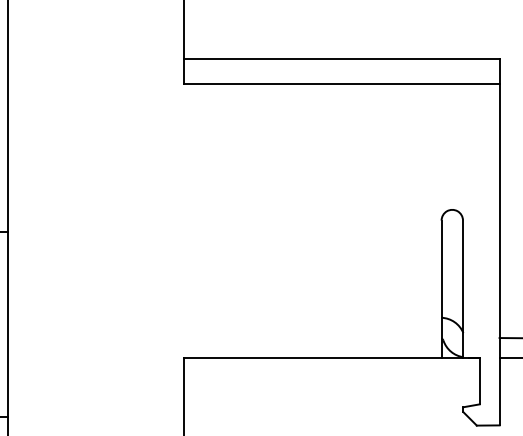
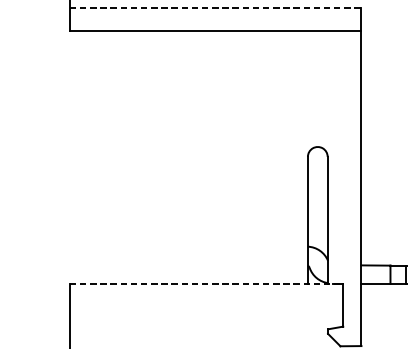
line: (341, 59) -> (215, 8), solid -> dashed
line: (332, 357) -> (207, 283), solid -> dashed

